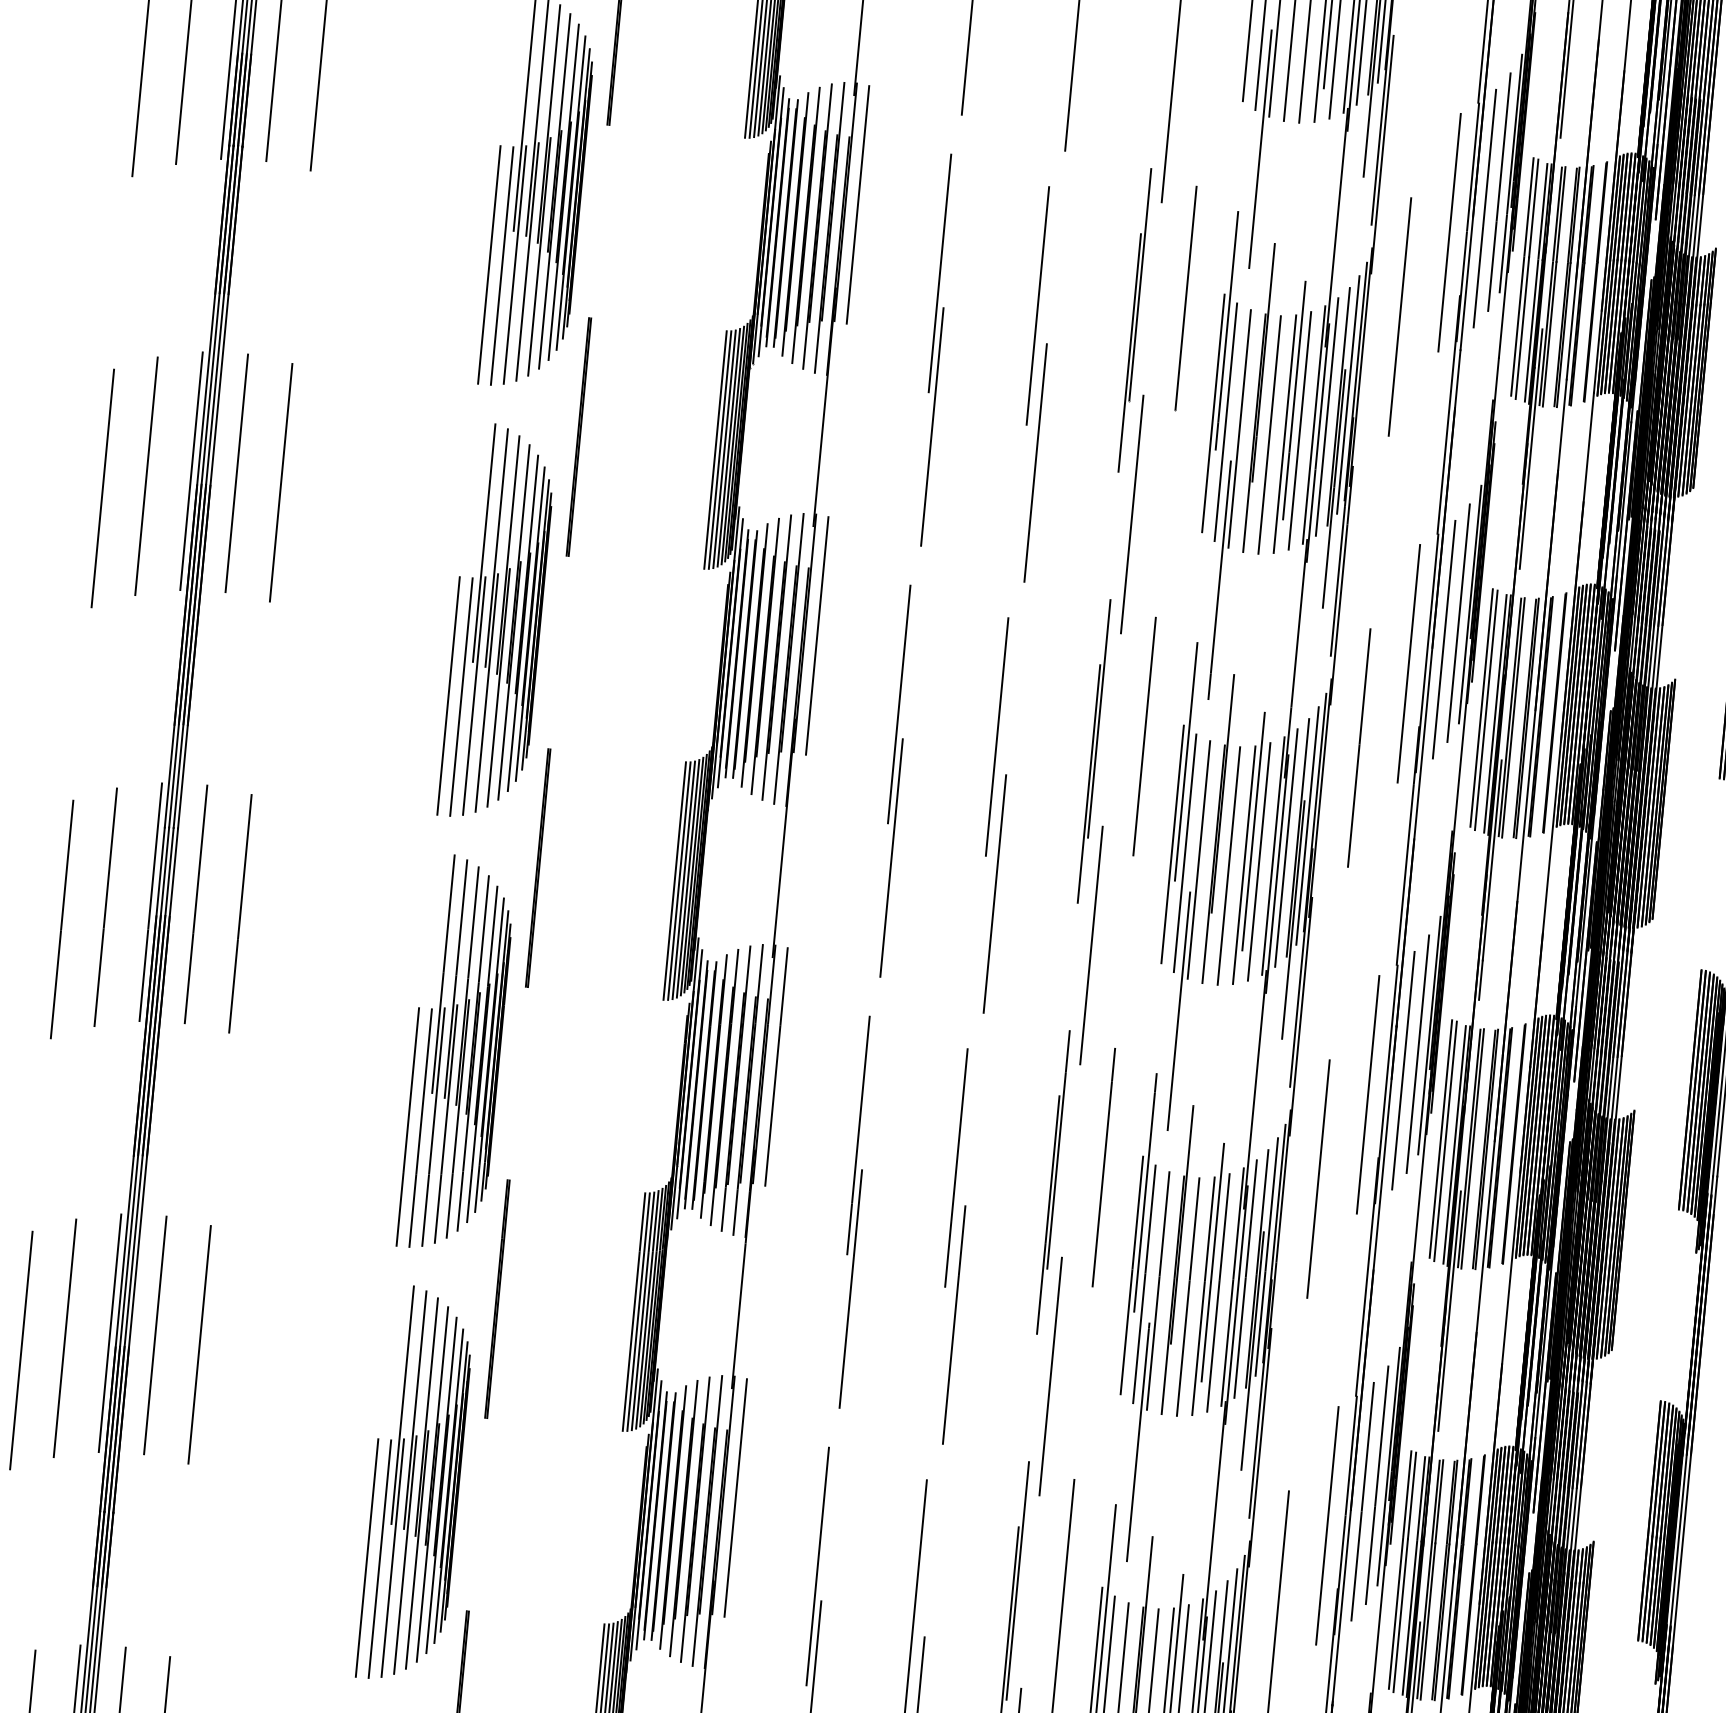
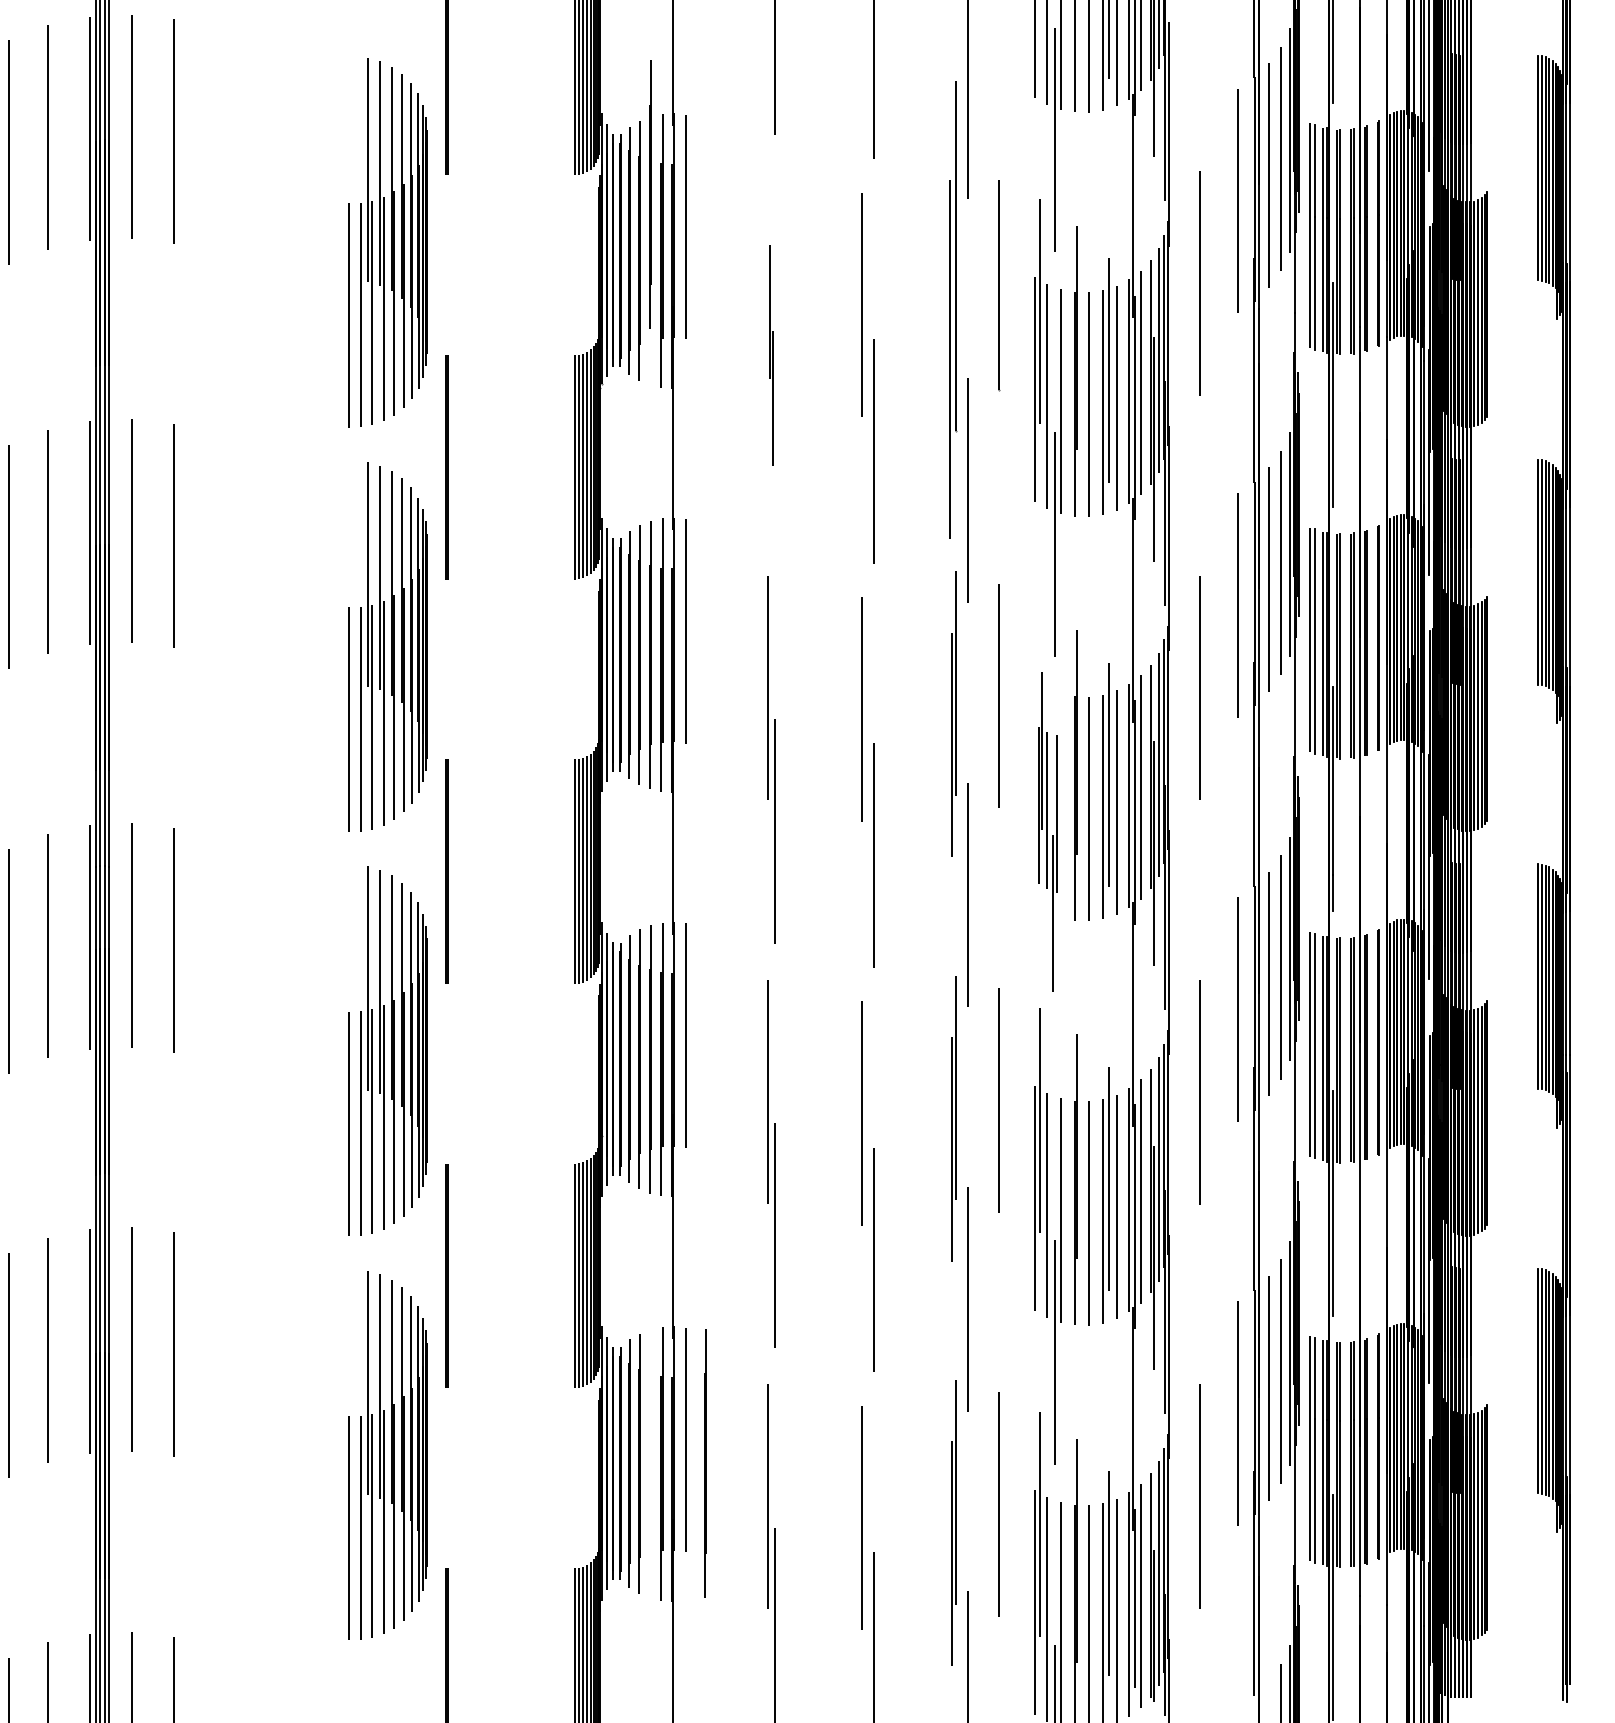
line: (817, 226) -> (650, 194), moved
part: (1135, 319) -> (954, 309), size x1.6
part: (936, 349) -> (771, 354), size x0.6
part: (1182, 886) -> (1047, 832), size x0.7
line: (695, 1519) -> (705, 1463), moved

